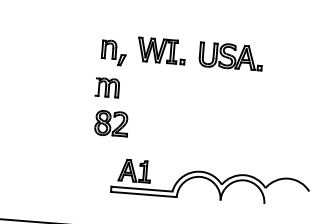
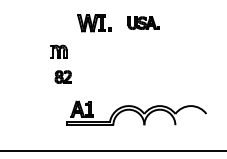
part: (114, 51) -> (61, 26), removed
part: (230, 55) -> (143, 22), size x0.7
part: (111, 122) -> (63, 76), size x0.7

